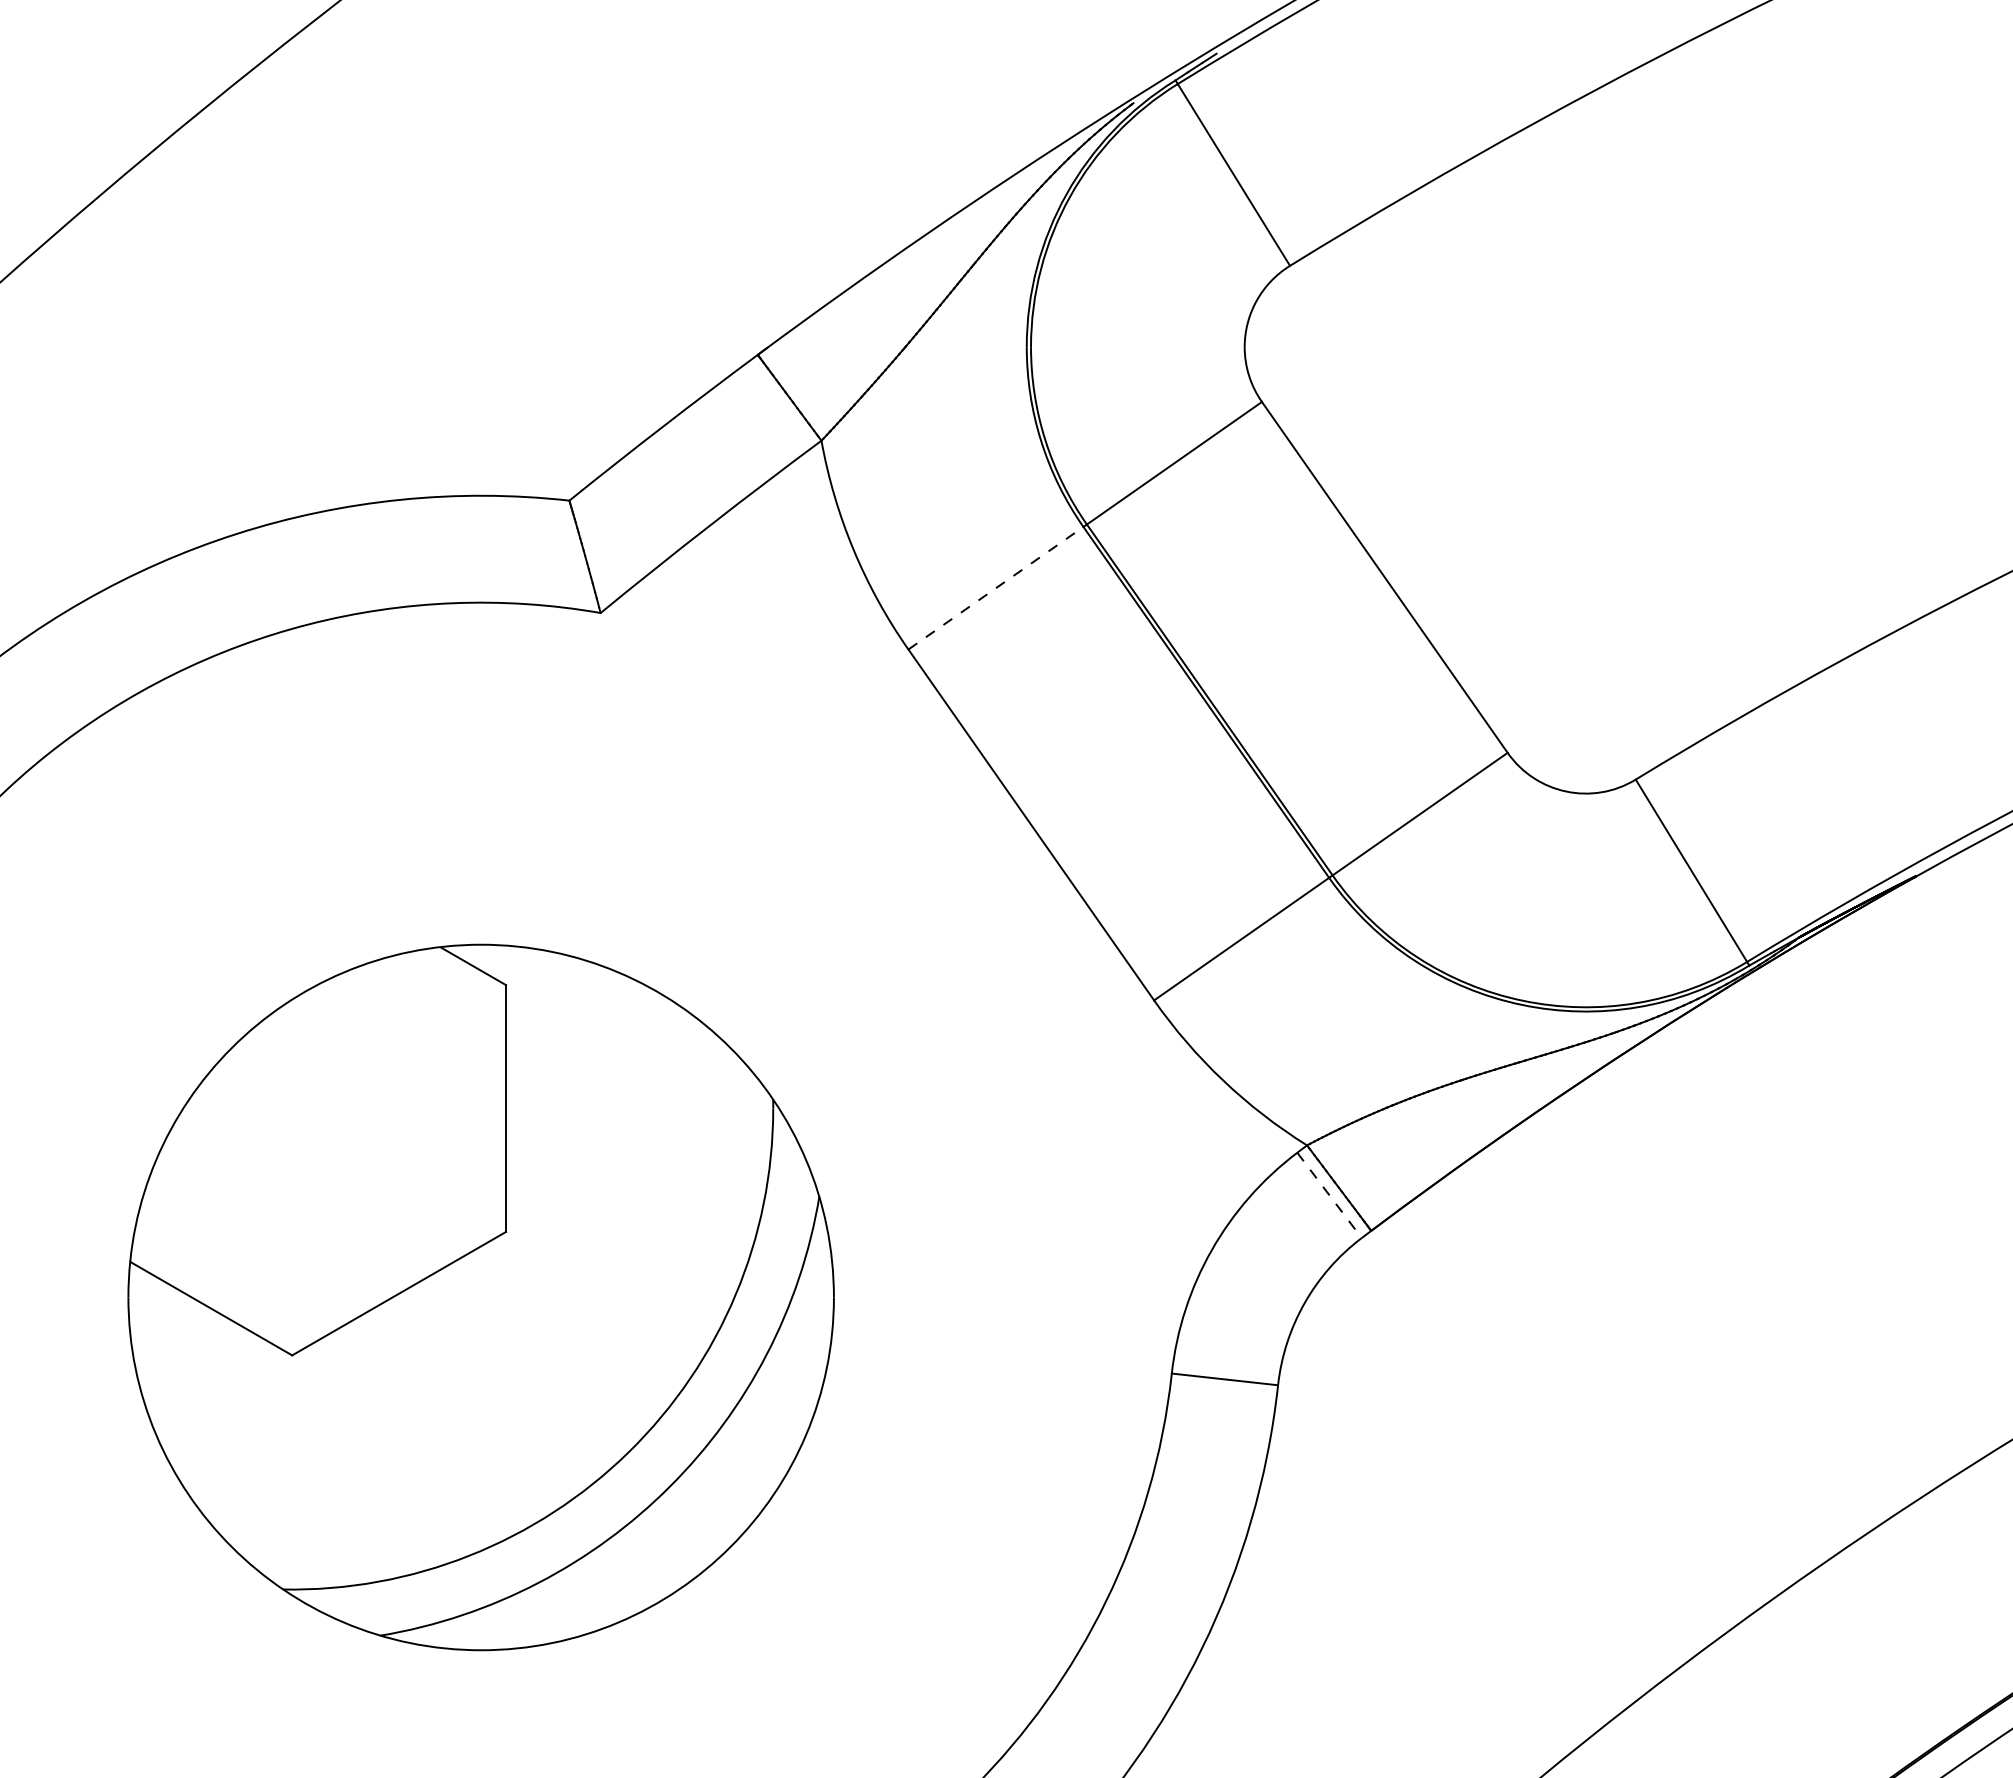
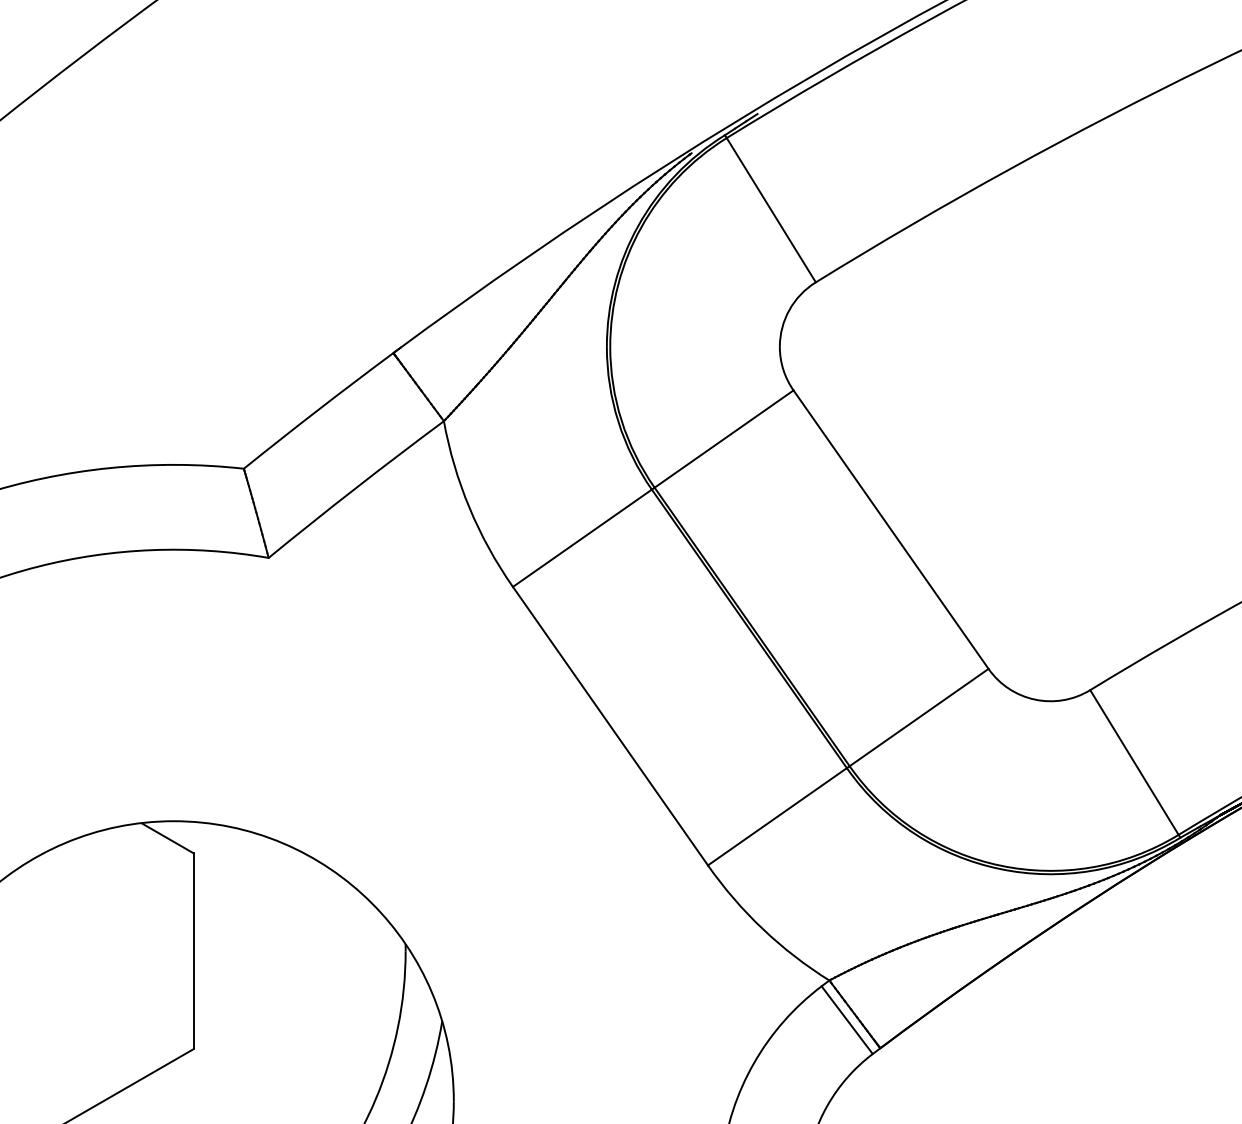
line: (995, 588) -> (582, 538), dashed -> solid
line: (1329, 1195) -> (847, 1020), dashed -> solid

